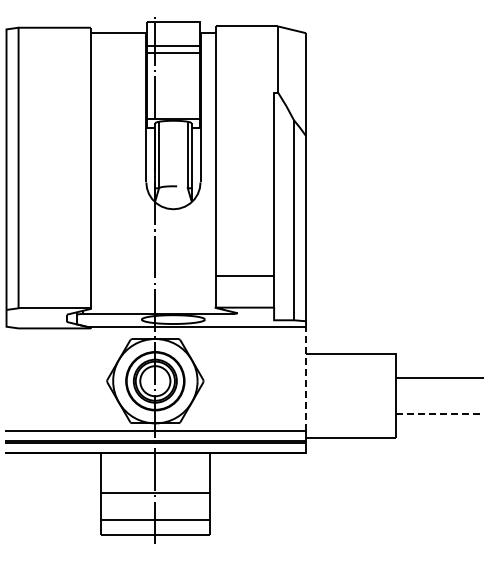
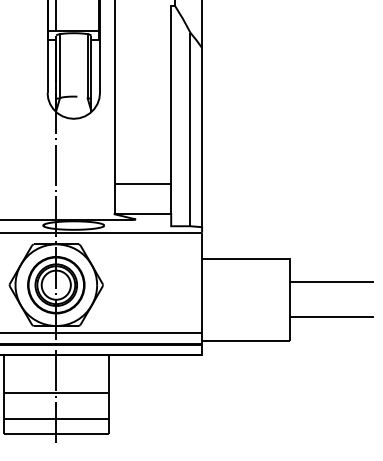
line: (306, 378) -> (202, 282), dashed -> solid
line: (440, 414) -> (332, 317), dashed -> solid

